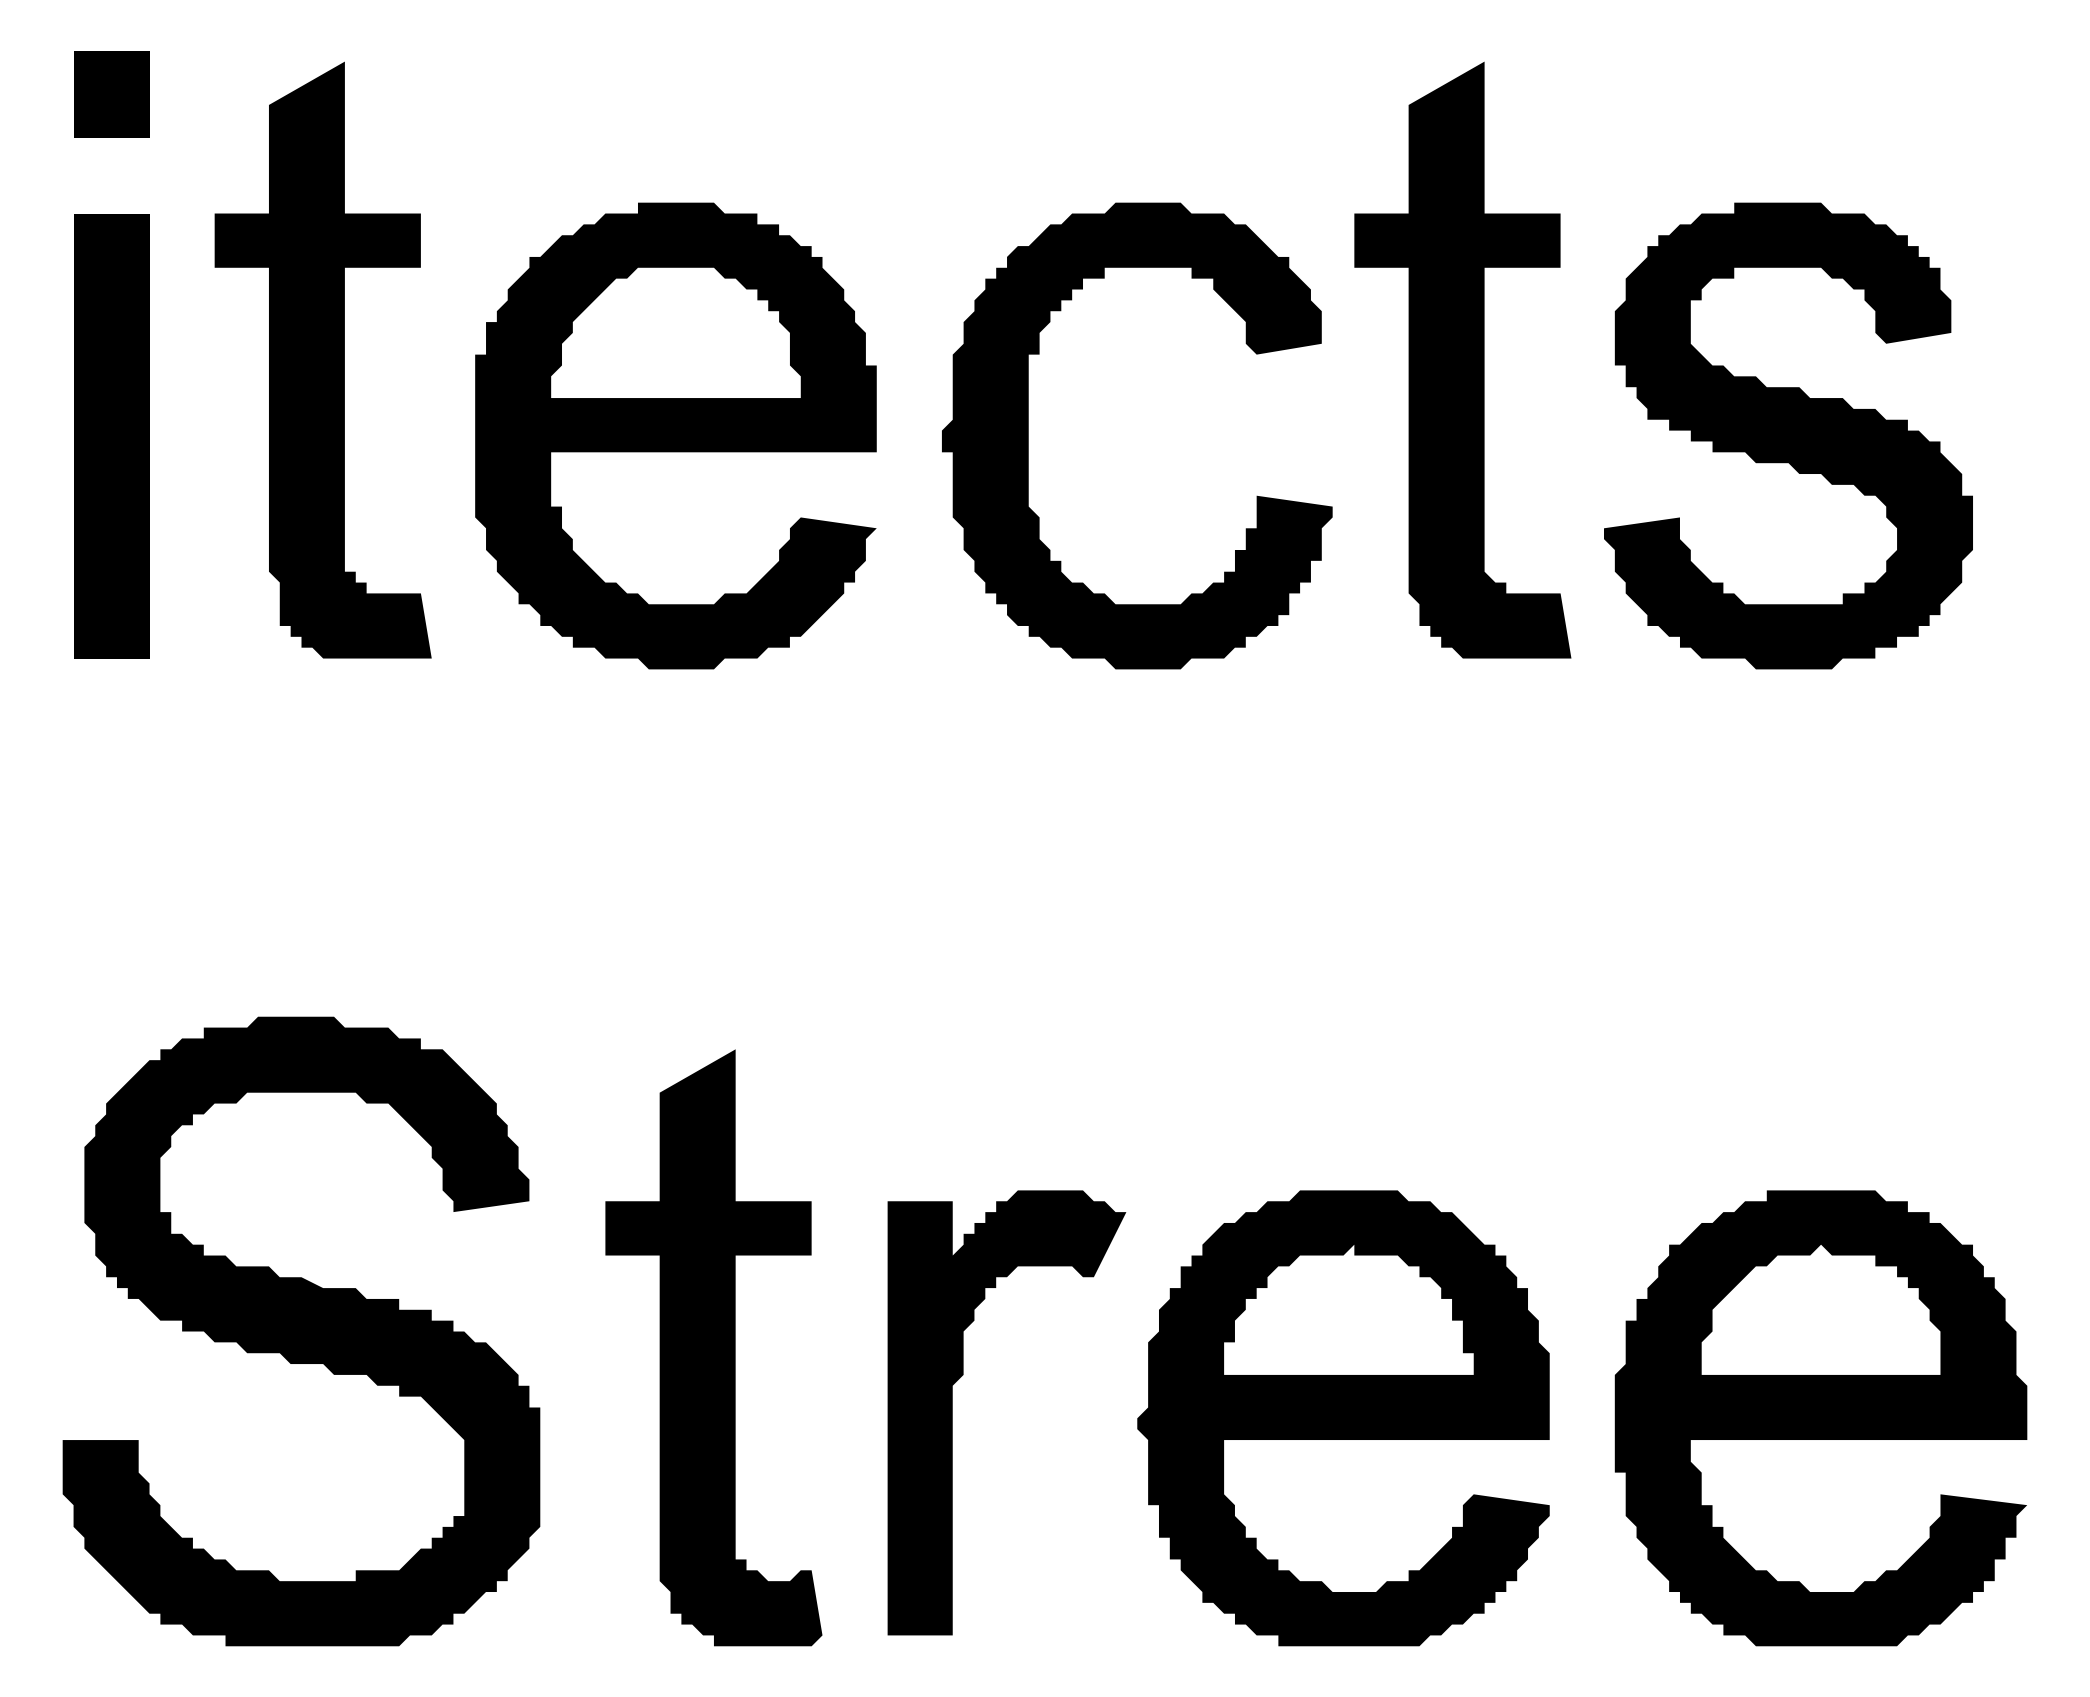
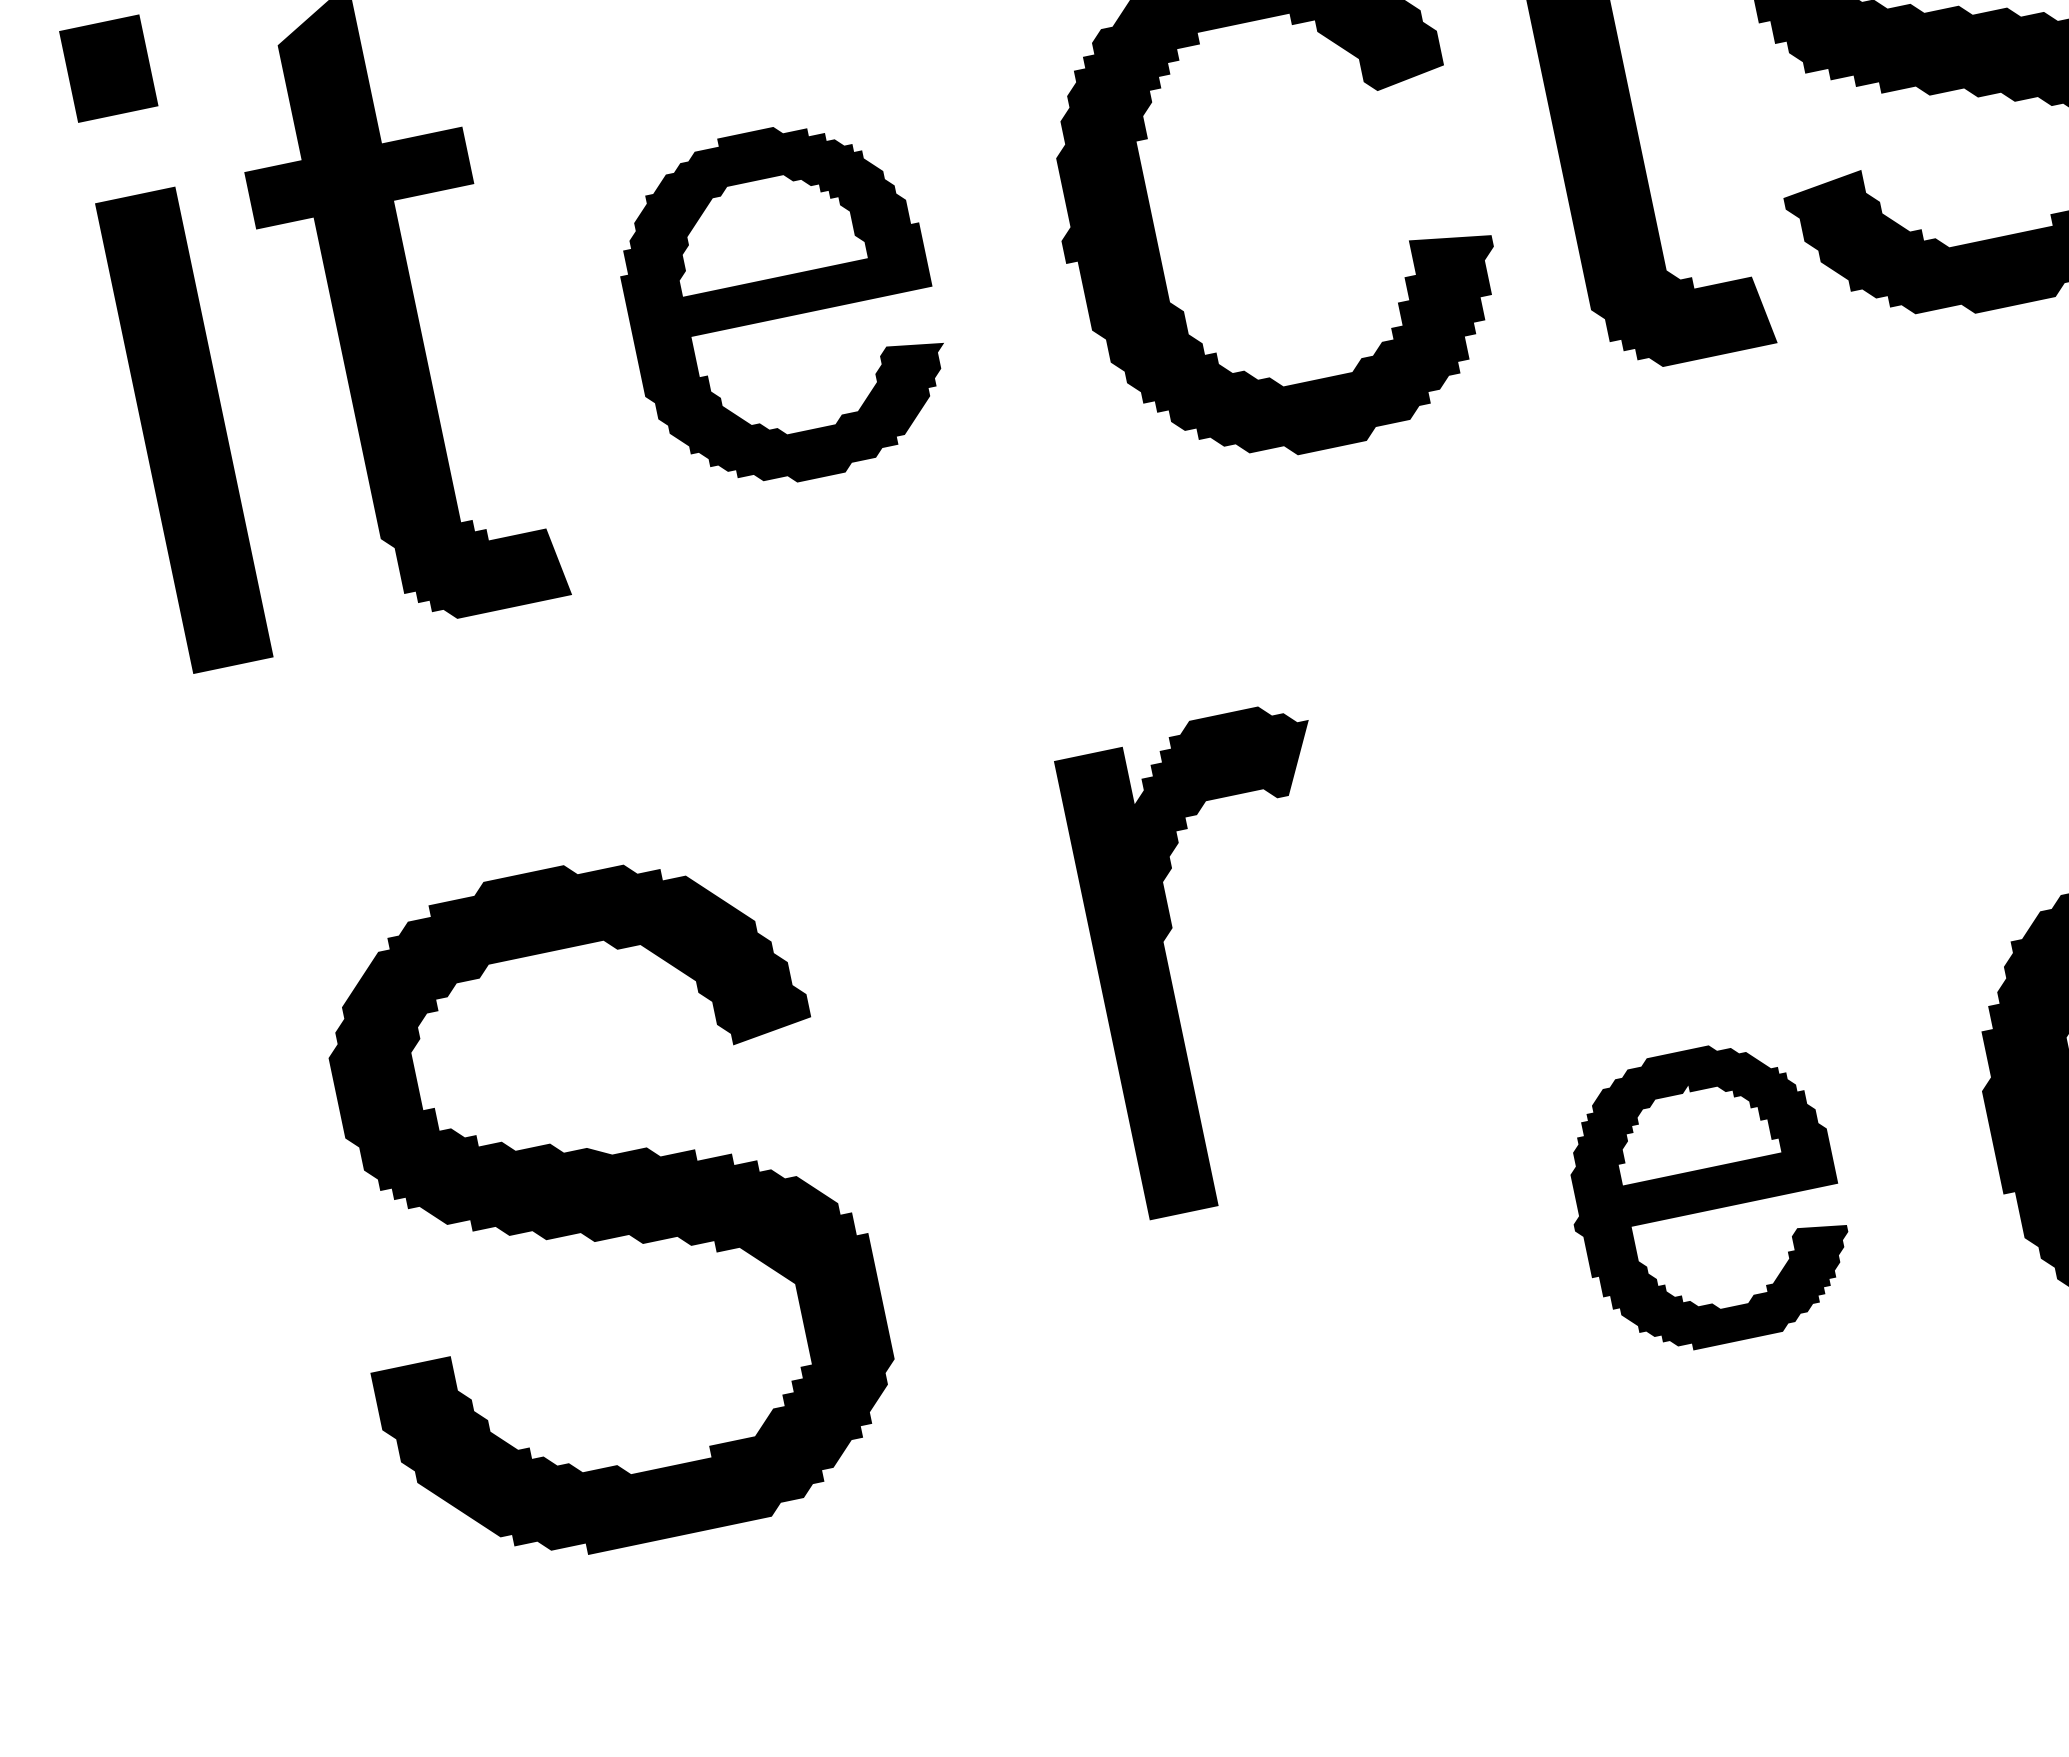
part: (675, 435) -> (780, 305), size x0.7
part: (301, 1331) -> (598, 1205), moved
fill: (713, 1347) -> (1022, 1261), removed
part: (952, 1412) -> (1169, 970), moved
part: (1343, 1418) -> (1704, 1197), size x0.6

